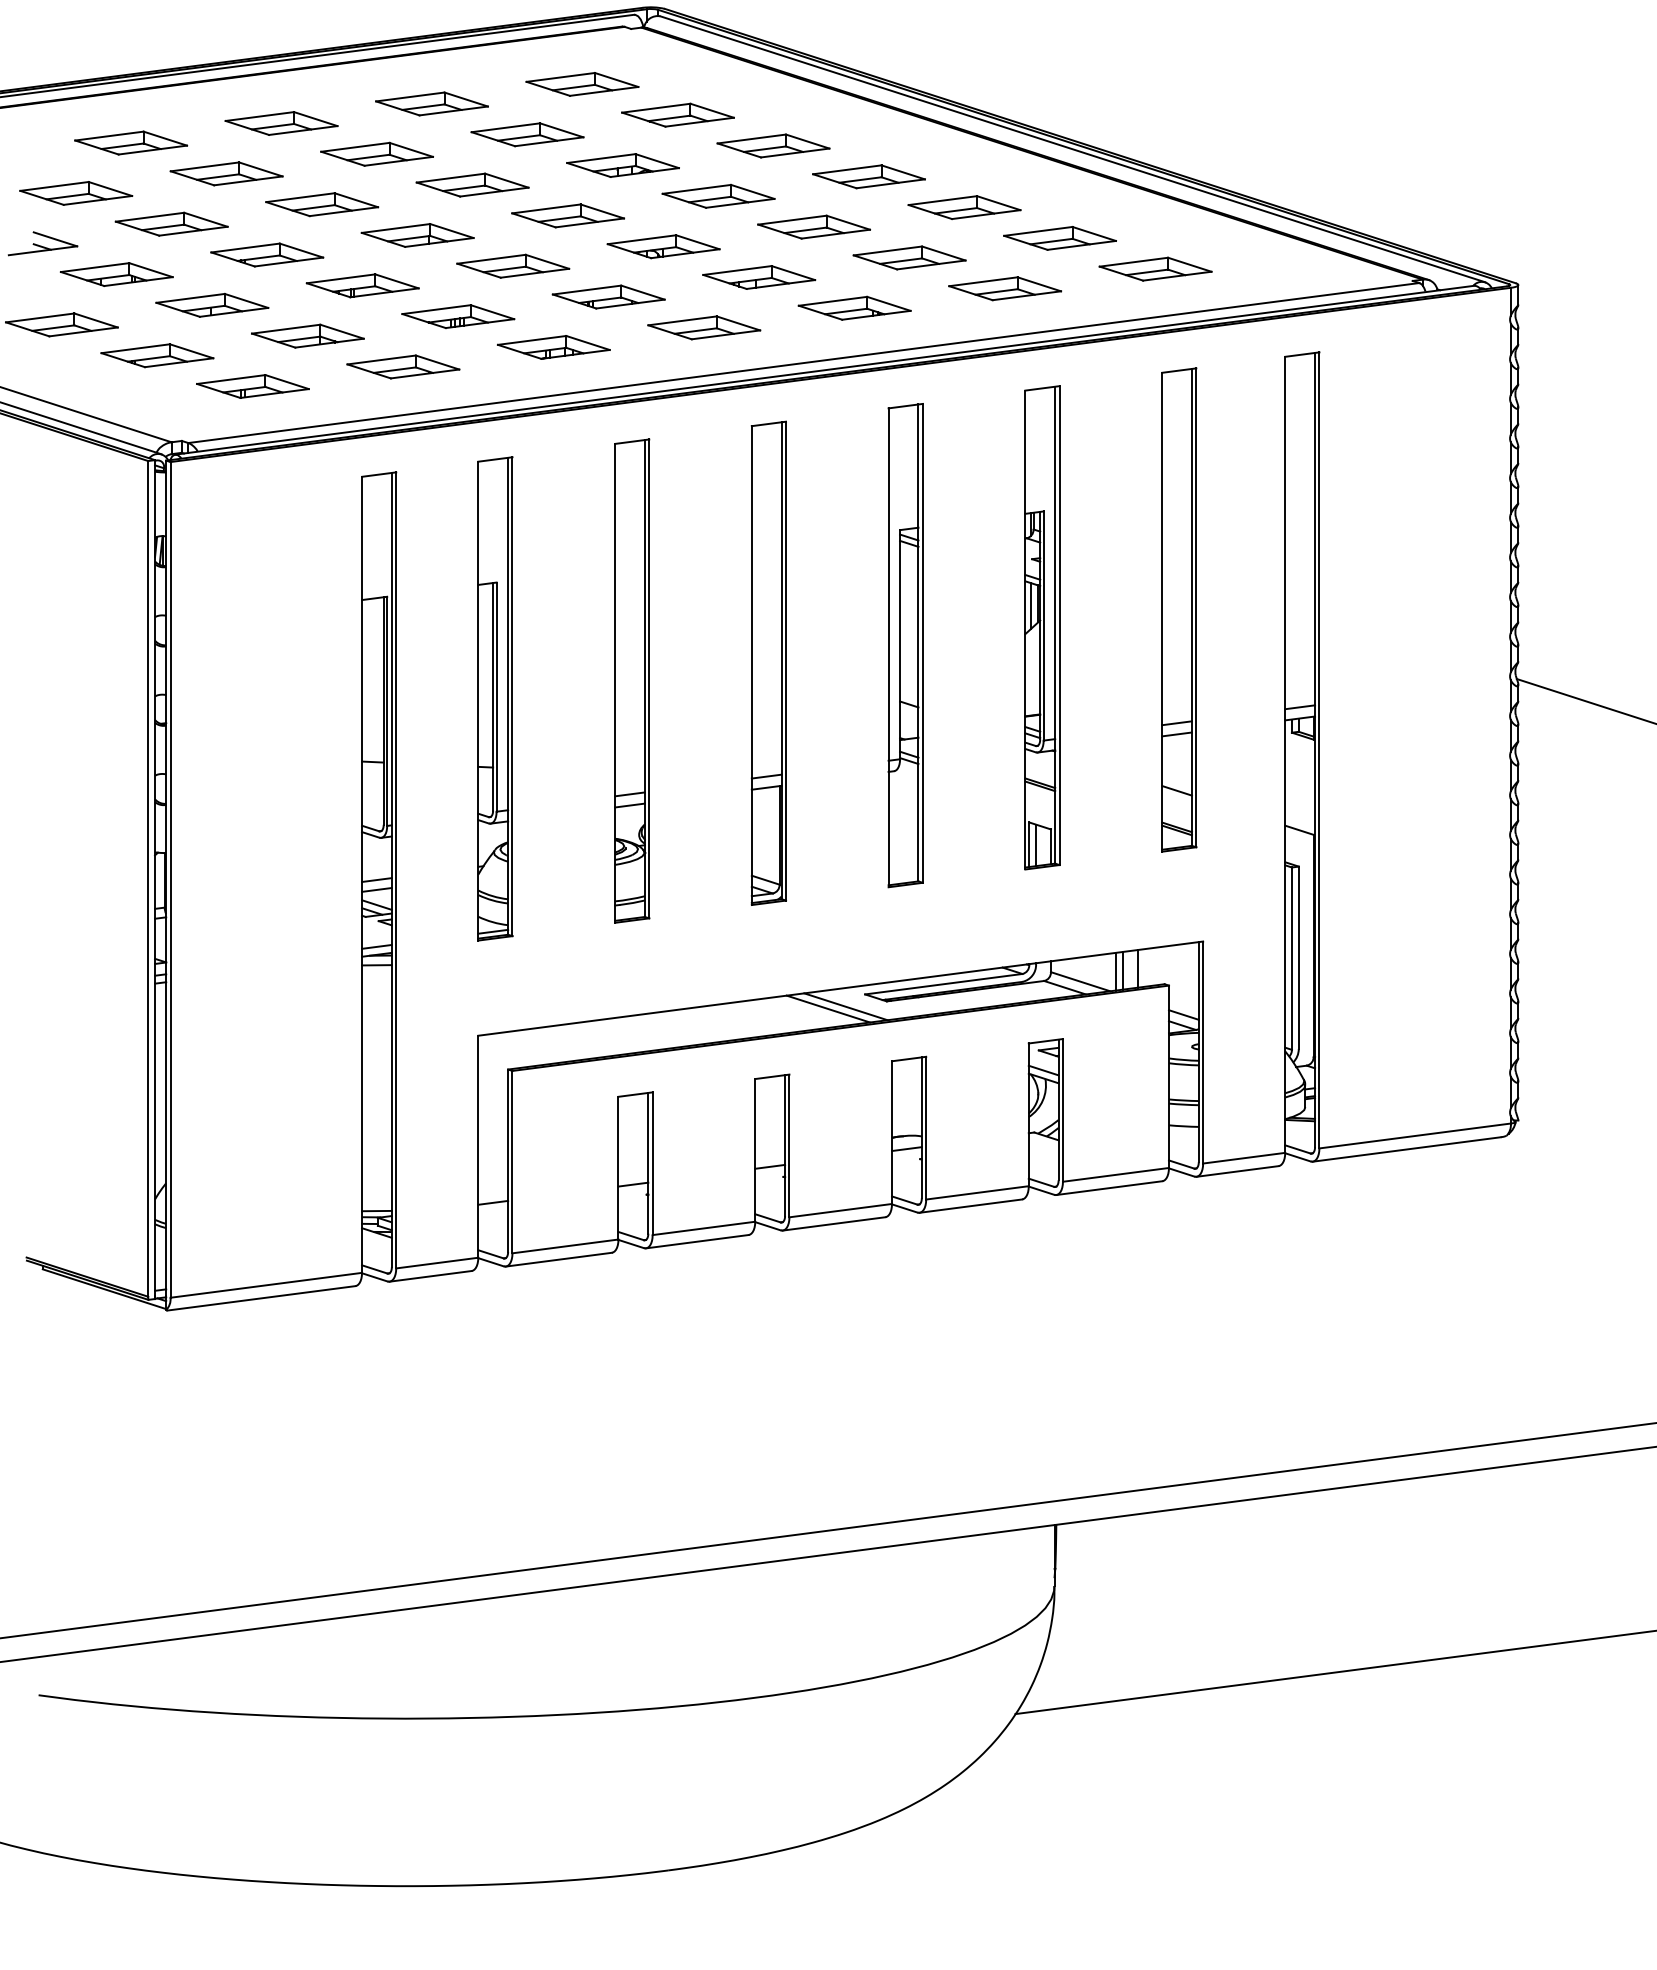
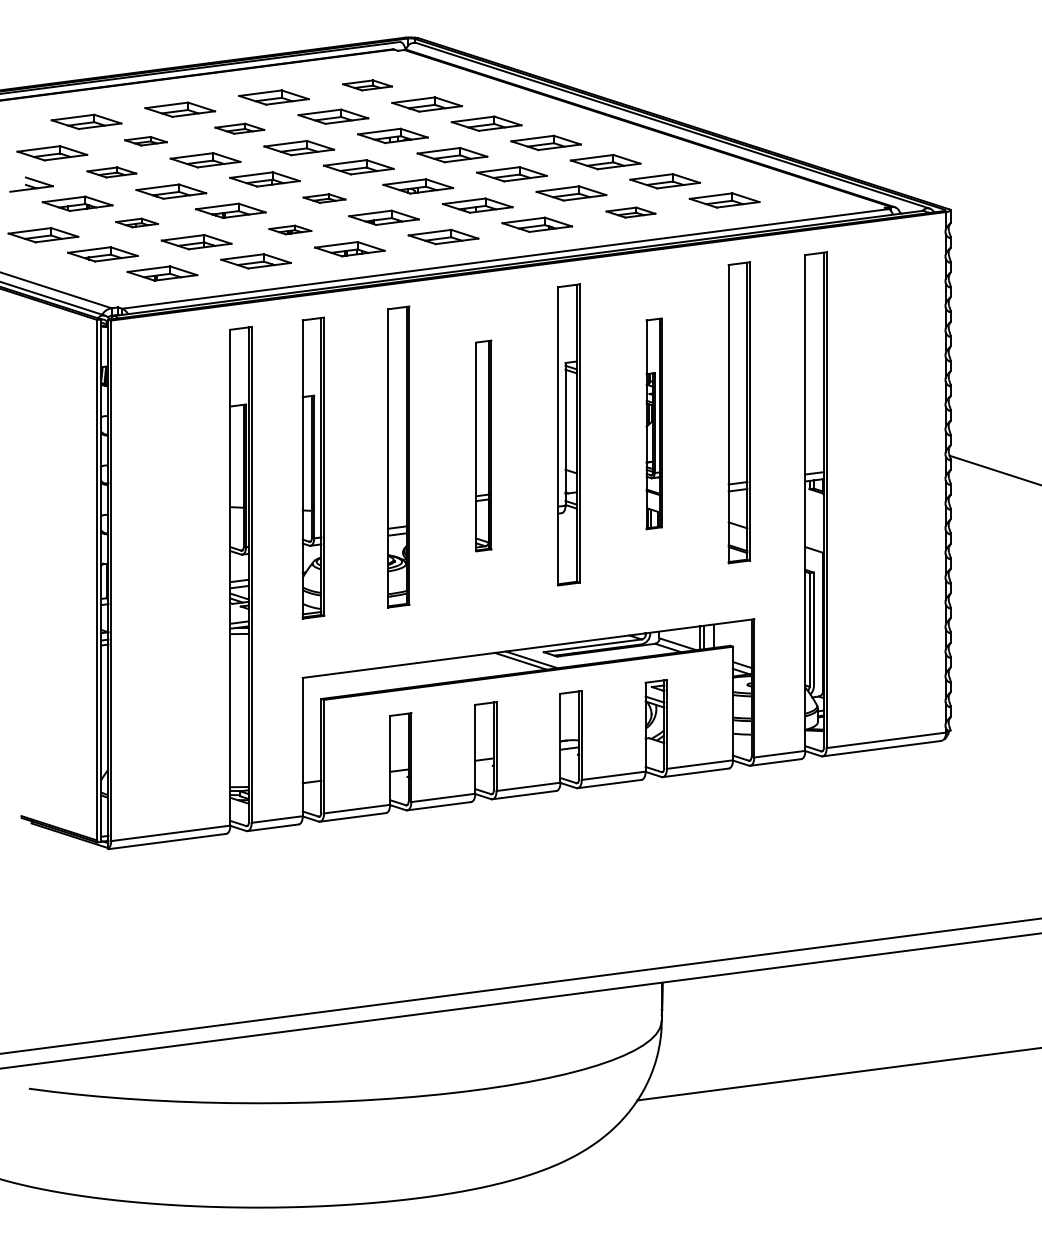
part: (582, 84) -> (367, 85), size x0.7
part: (376, 153) -> (239, 128), size x0.7
part: (225, 174) -> (145, 141), size x0.6
part: (171, 224) -> (111, 172), size x0.7
part: (513, 266) -> (324, 198), size x0.6
part: (1004, 288) -> (630, 212), size x0.7
part: (211, 304) -> (136, 222), size x0.6
part: (458, 315) -> (290, 229), size x0.6
part: (1041, 627) -> (653, 423), size x0.7
part: (768, 662) -> (483, 445), size x0.7

